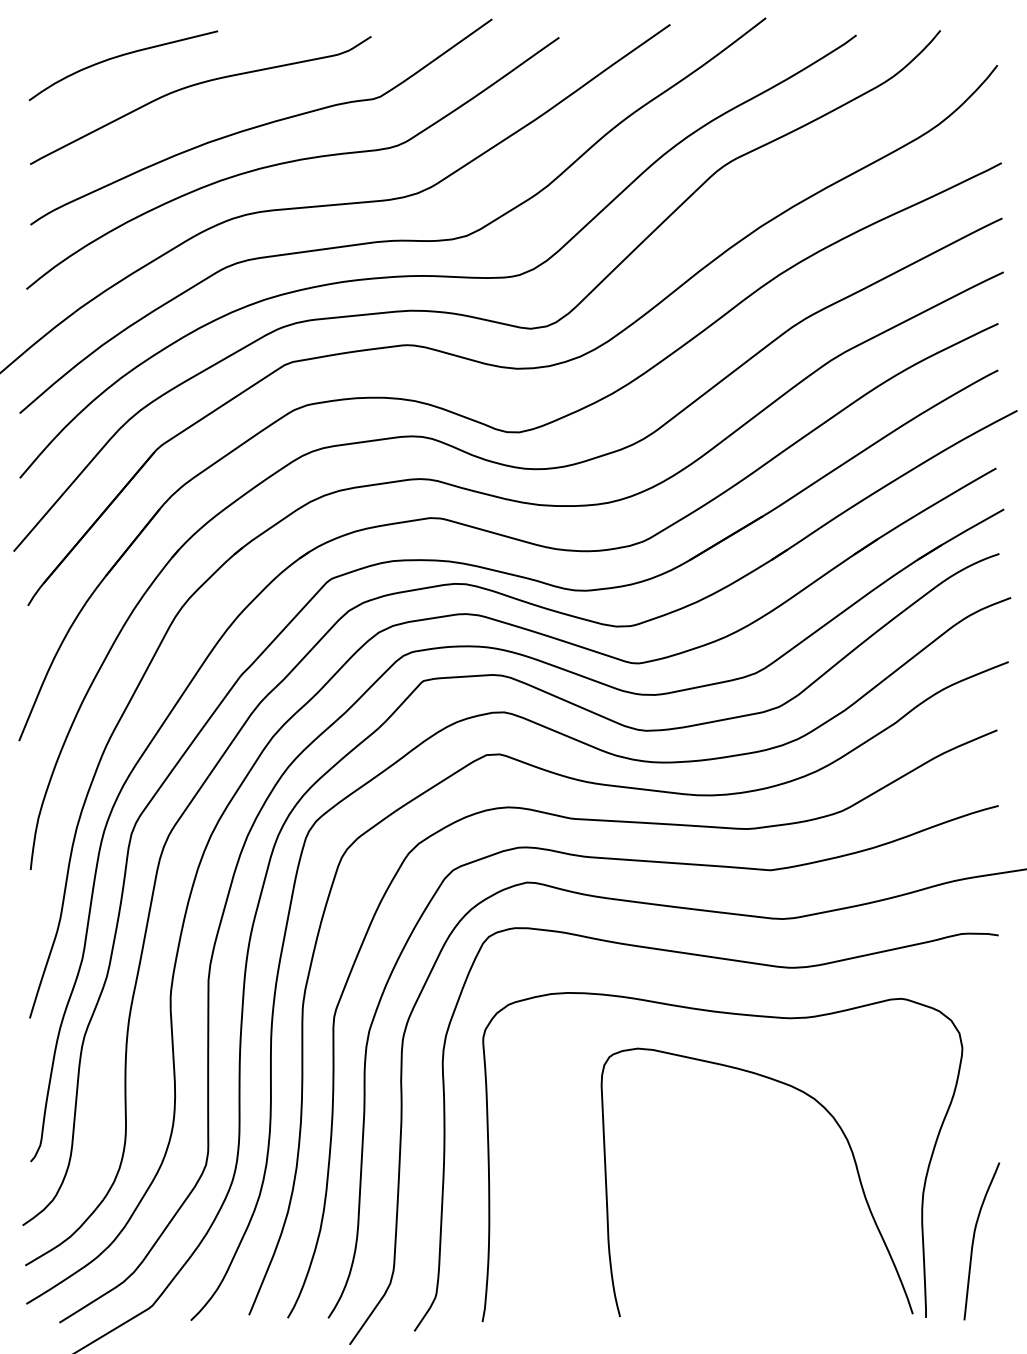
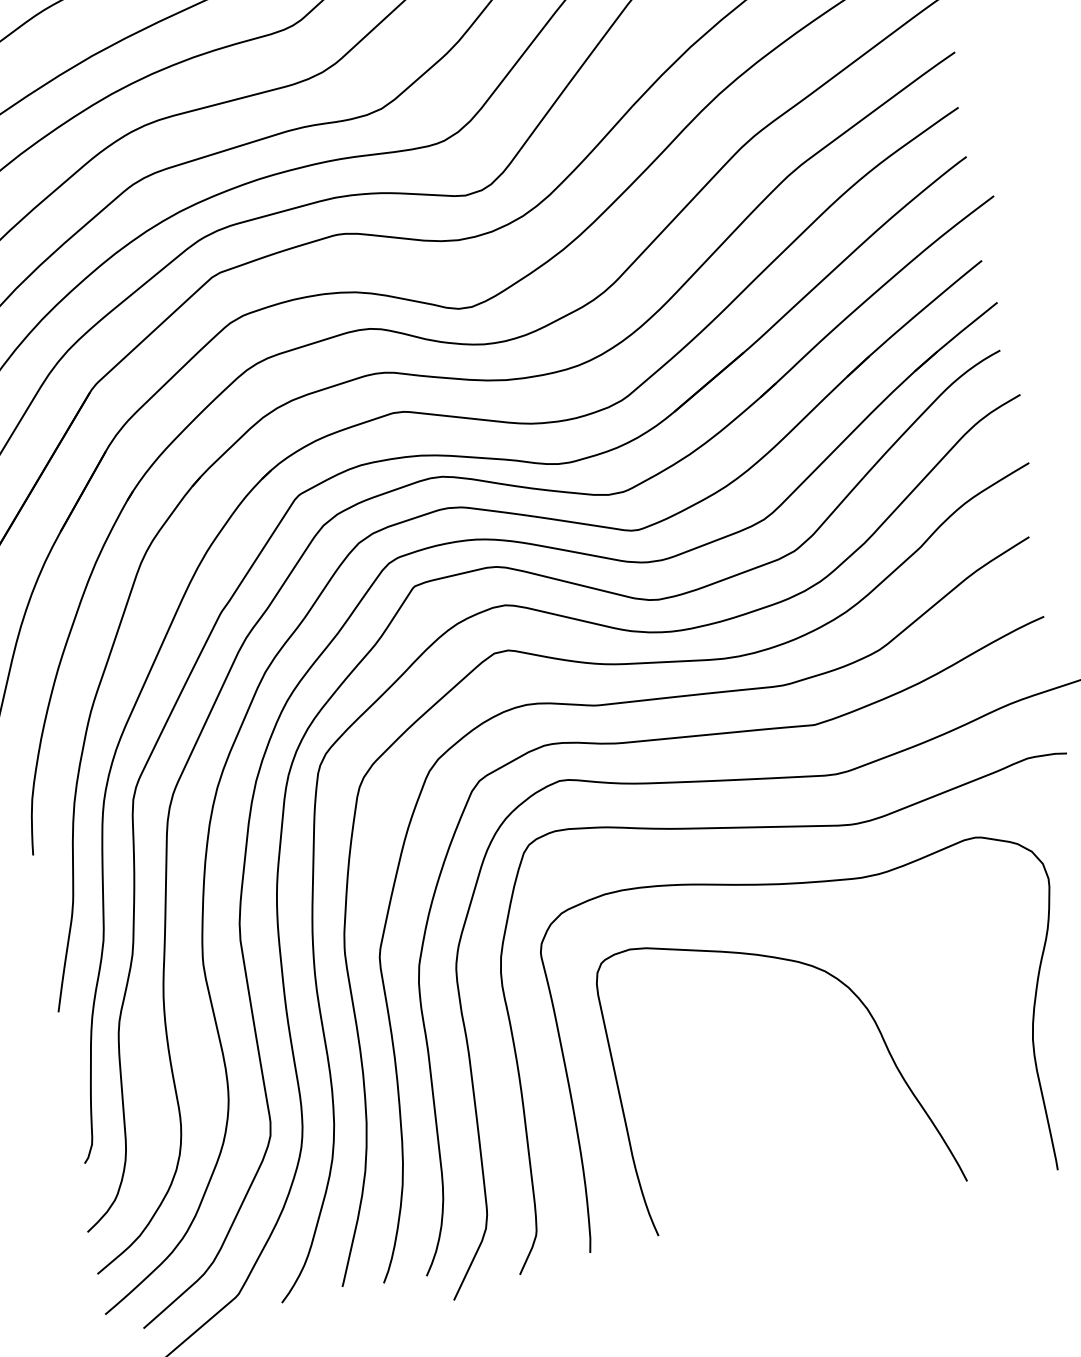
curve: (844, 1137) -> (863, 1006), moved

